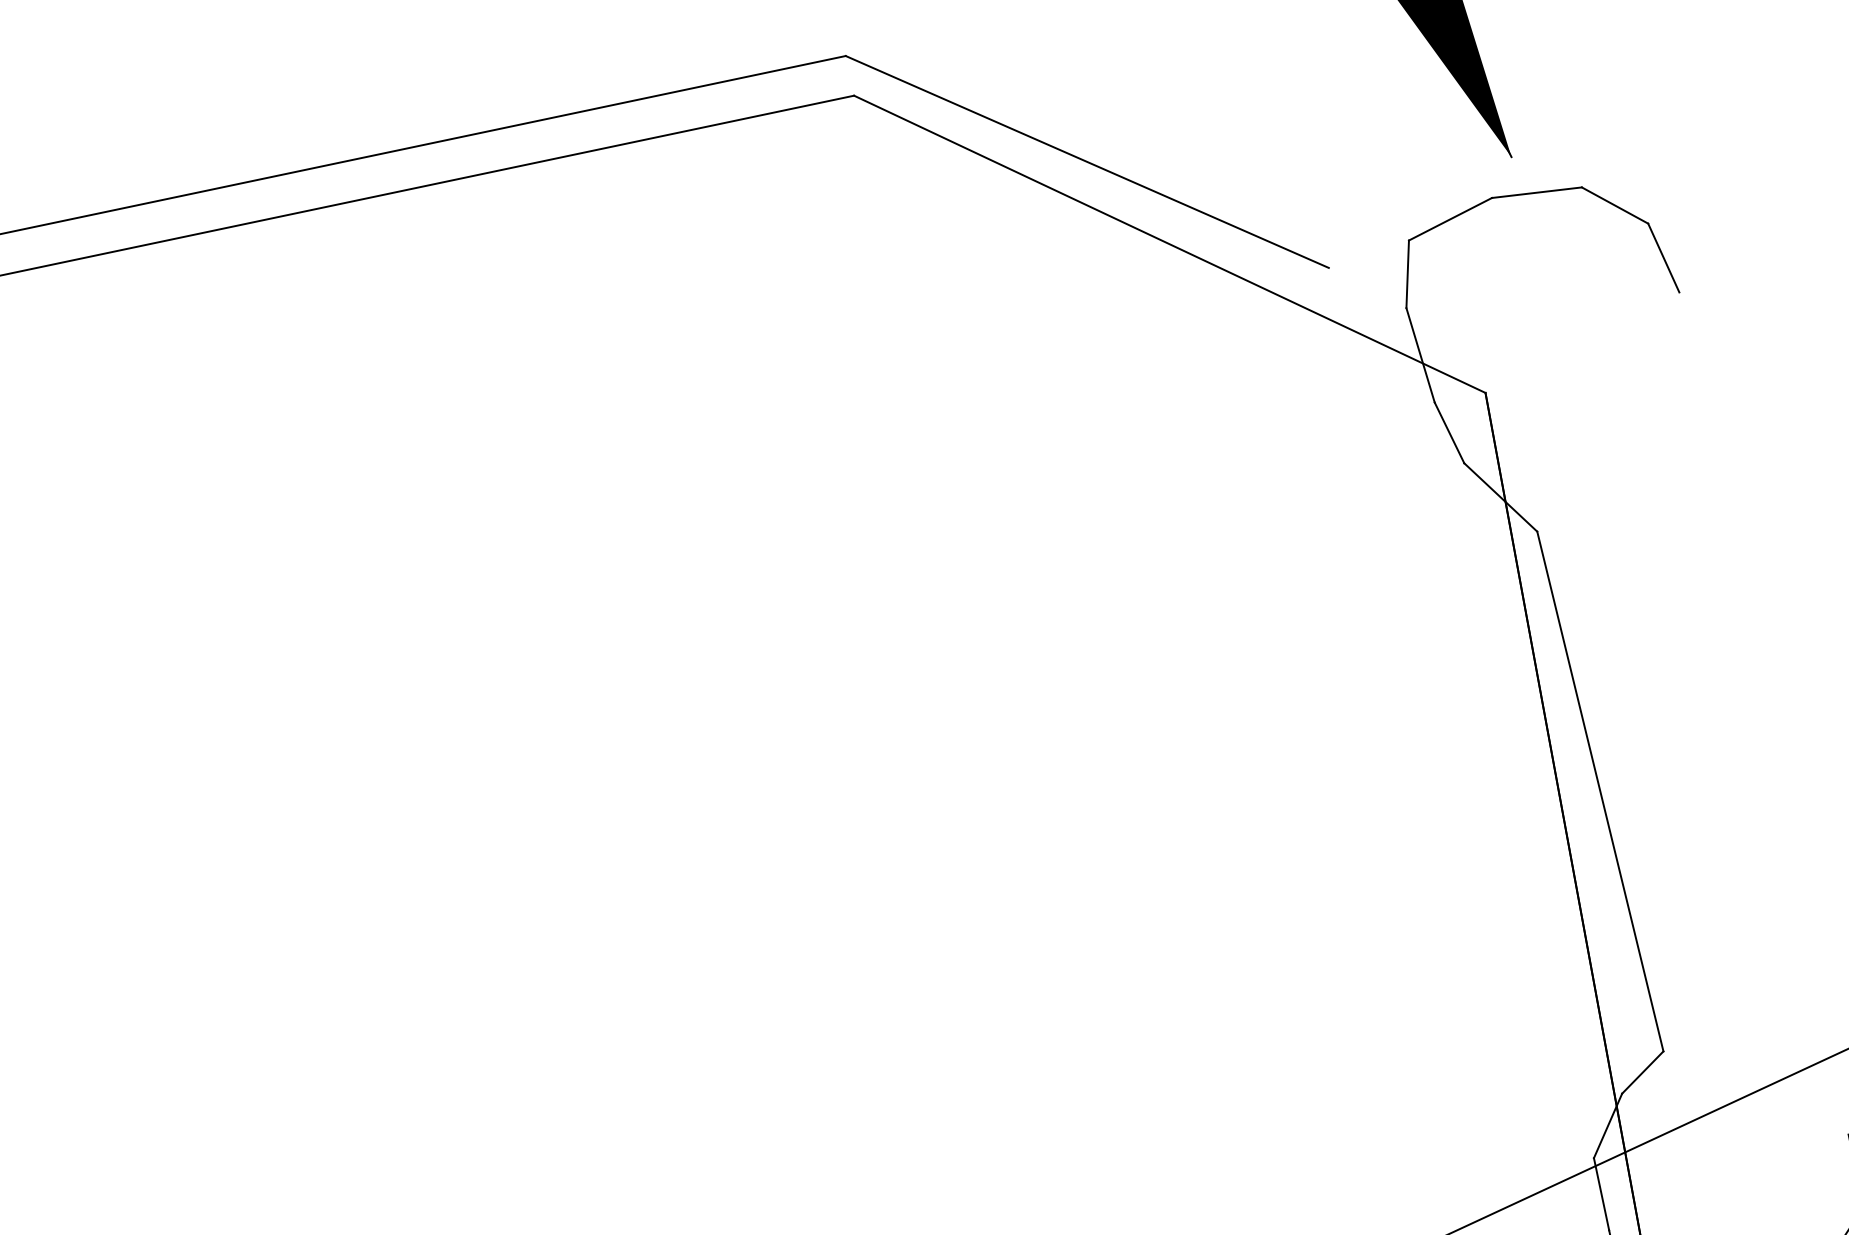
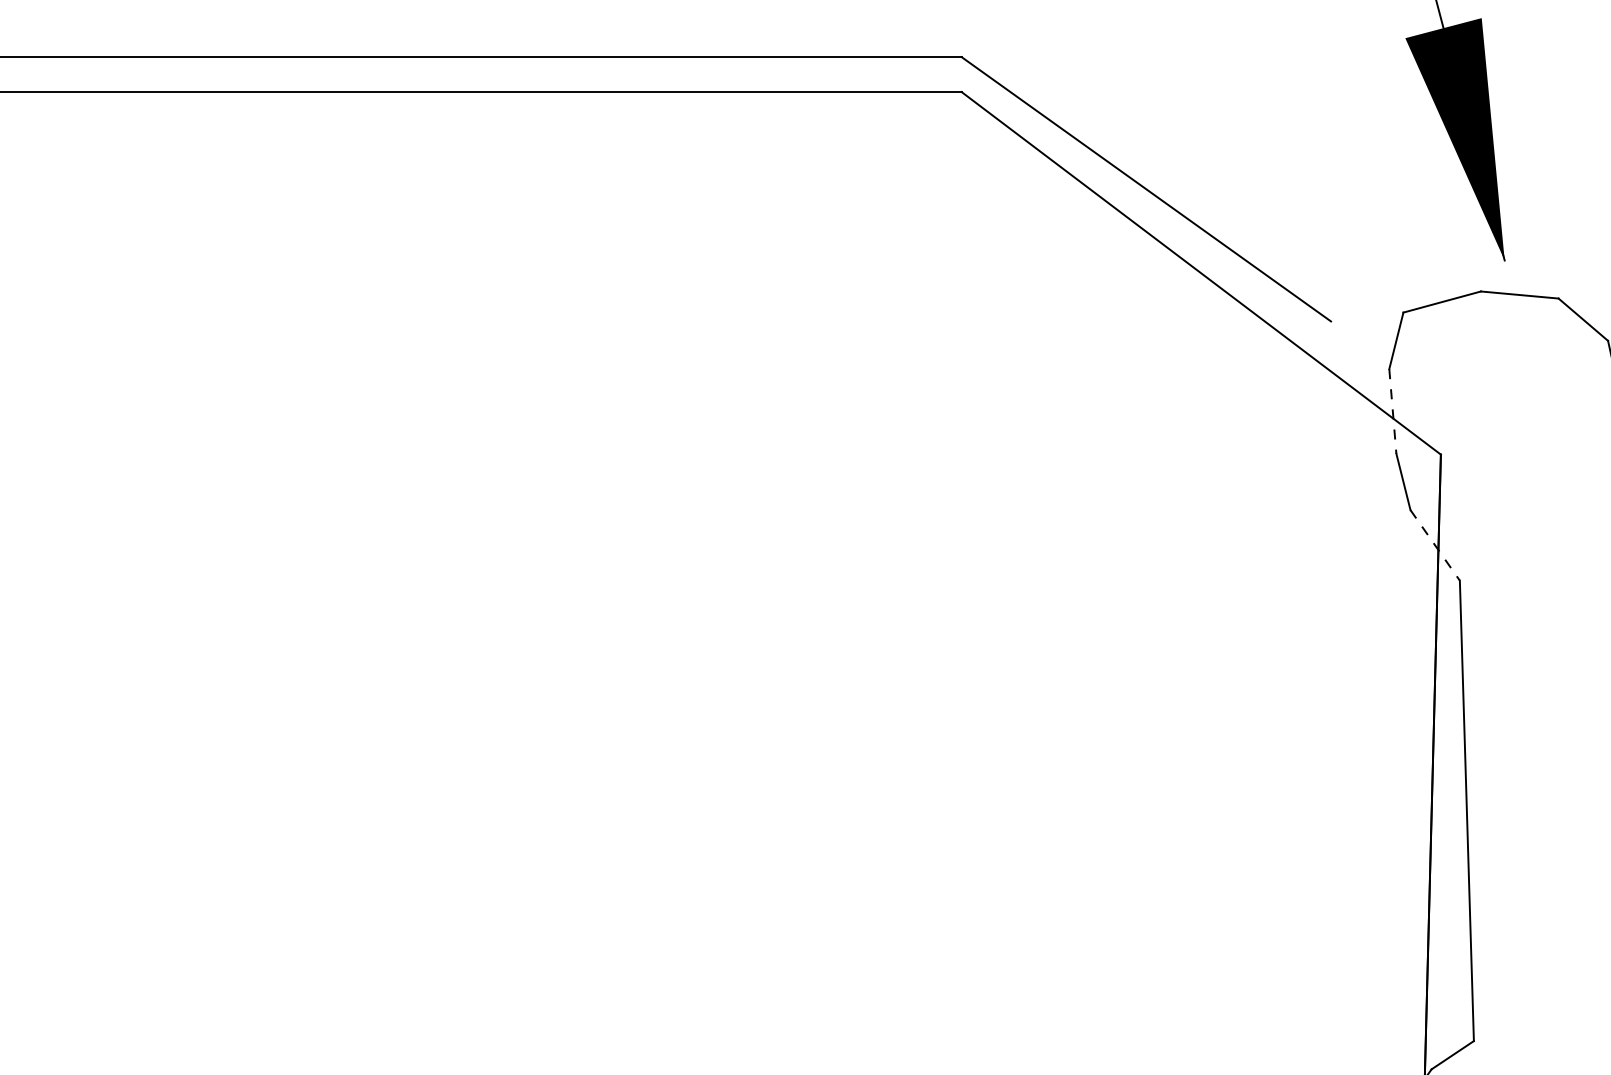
line: (1420, 355) -> (1392, 411), solid -> dashed
line: (1501, 497) -> (1435, 545), solid -> dashed

